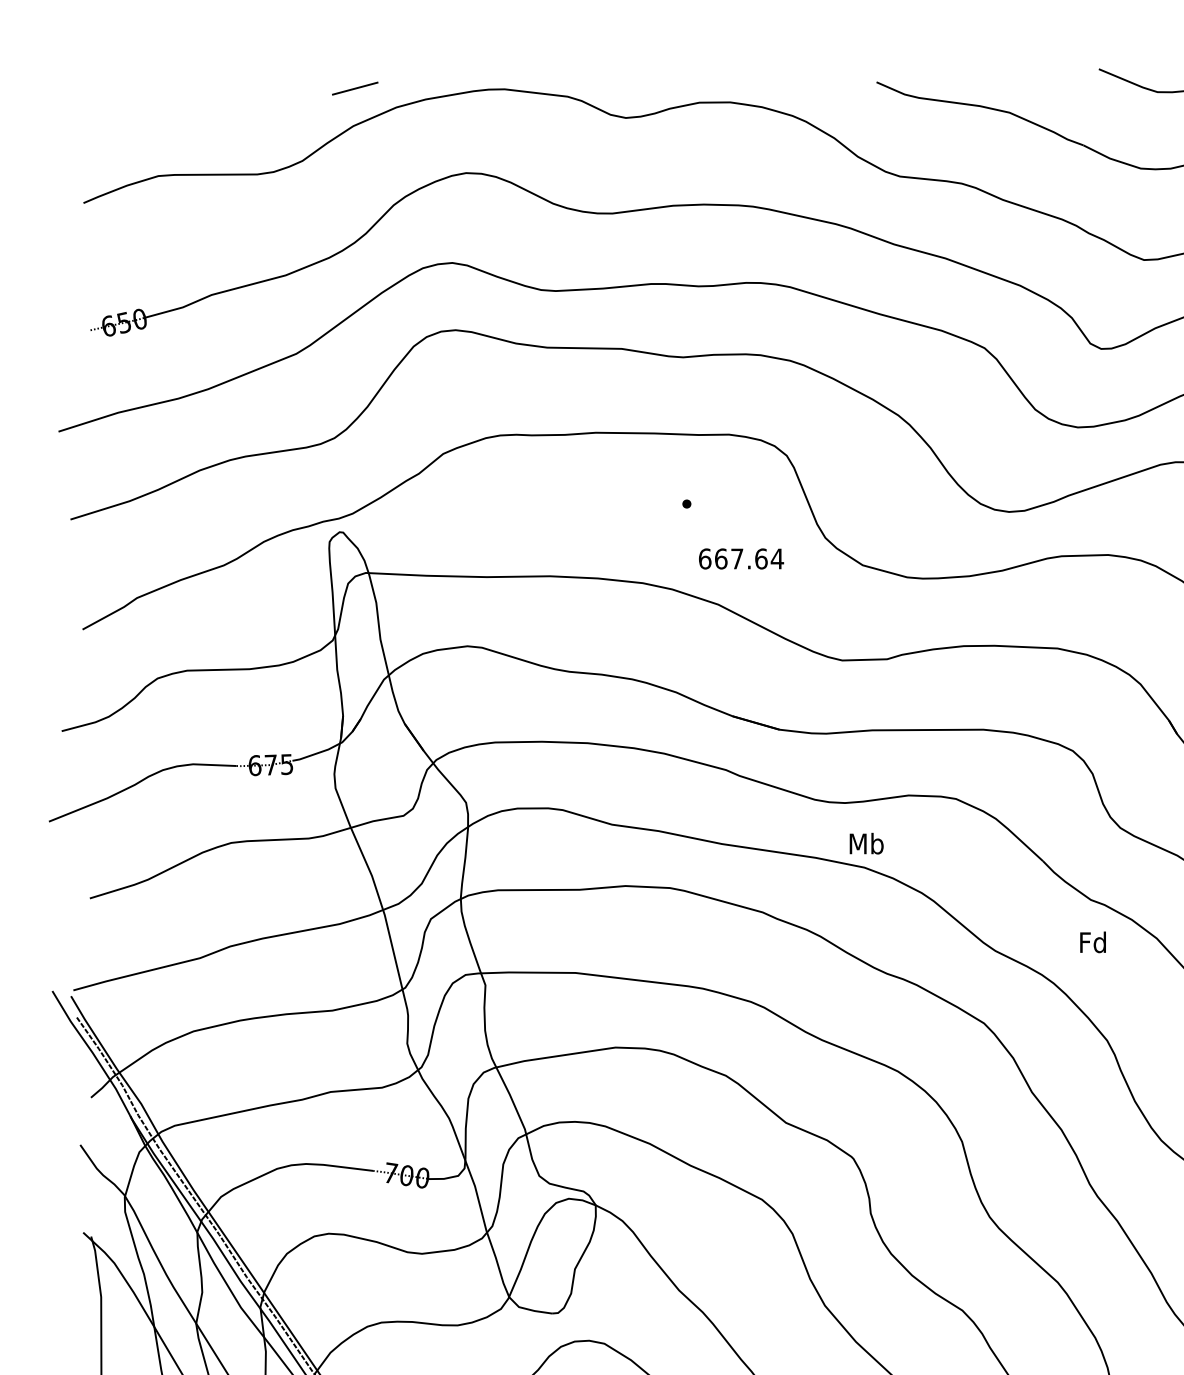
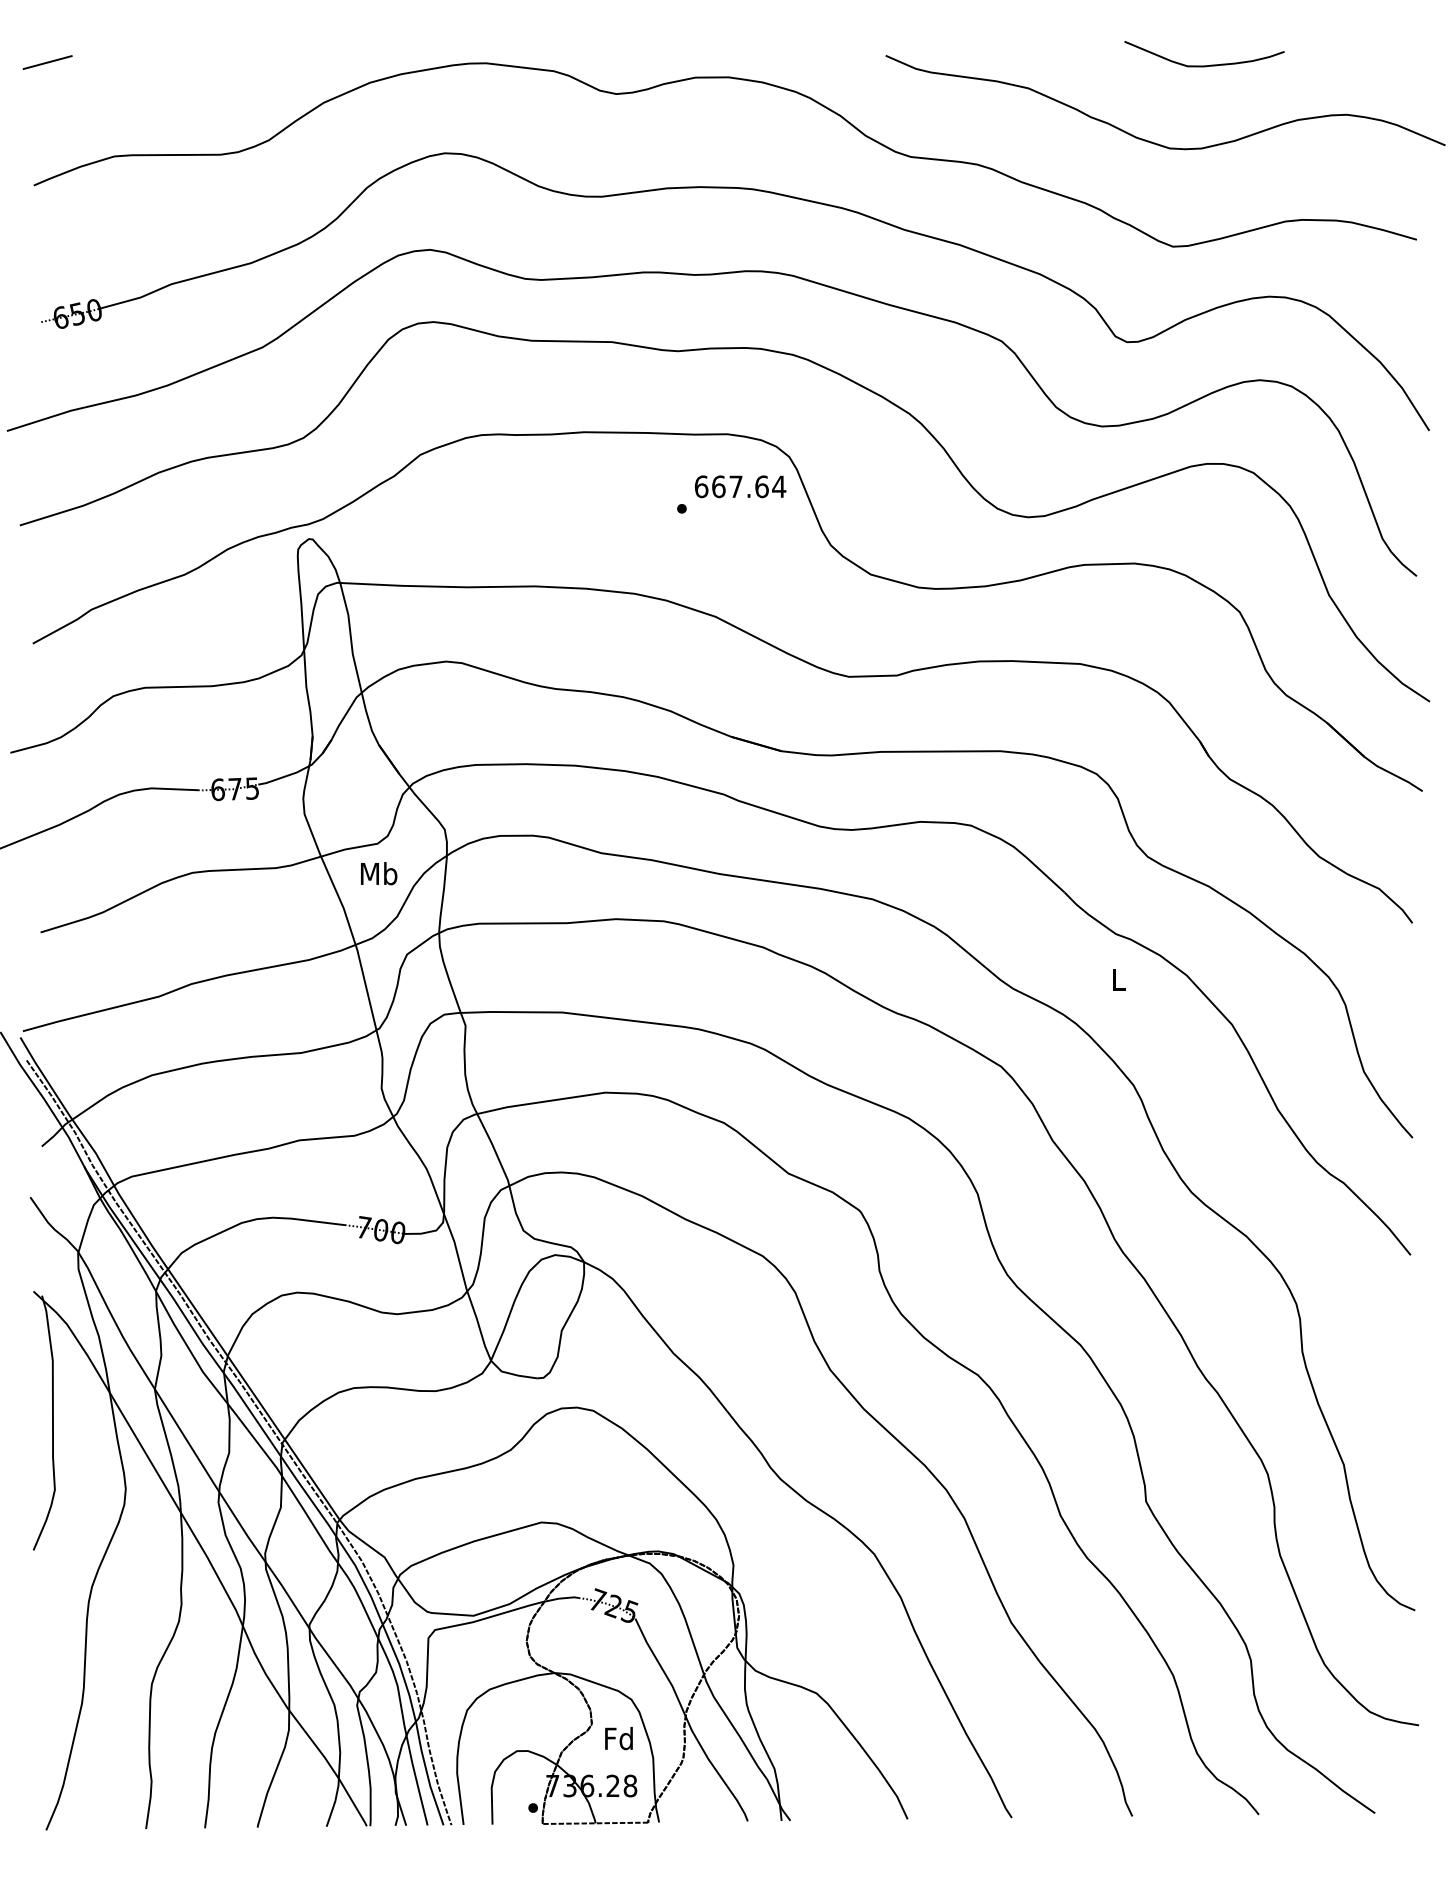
line: (355, 88) -> (47, 62), moved
text: (741, 558) -> (740, 486), moved
text: (867, 843) -> (379, 873), moved
text: (1093, 942) -> (1118, 979), Fd -> L

